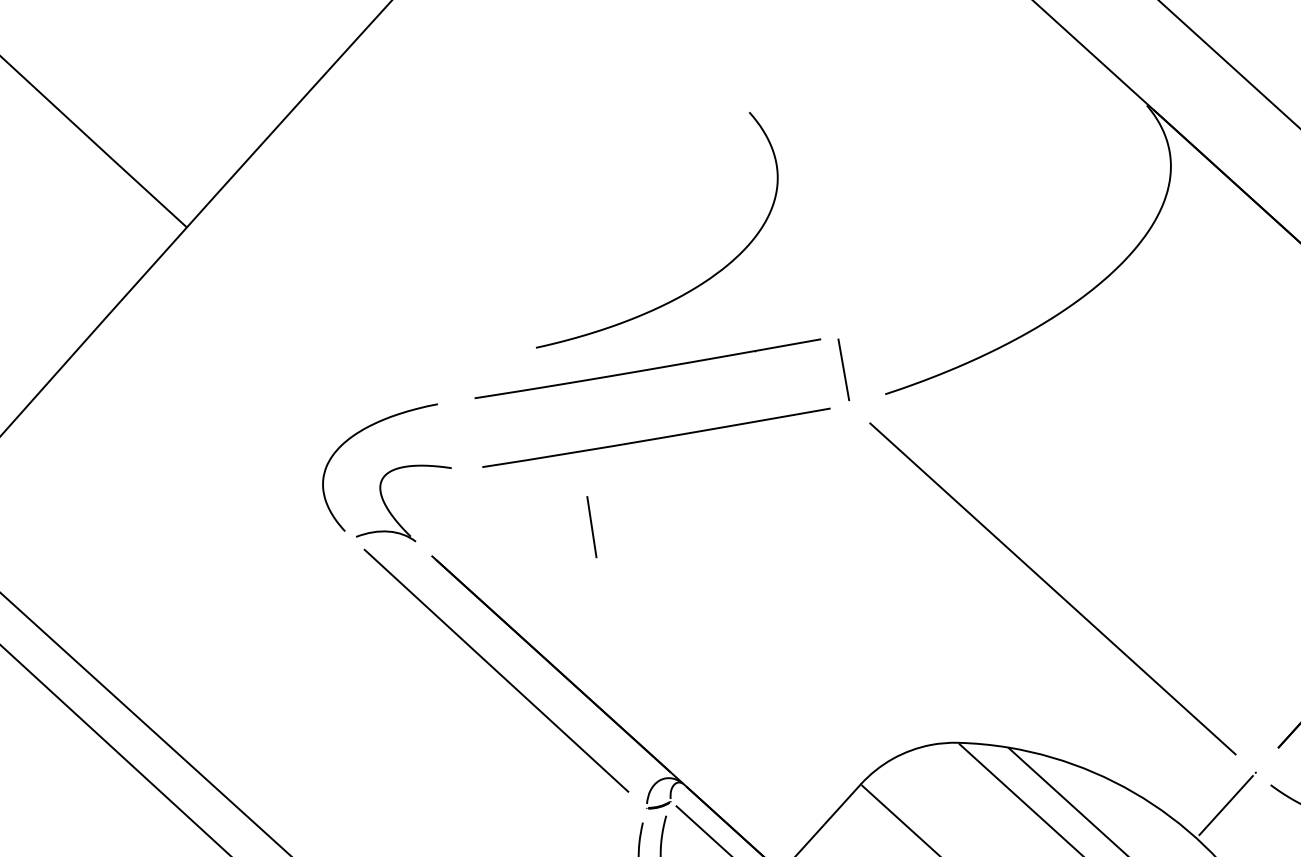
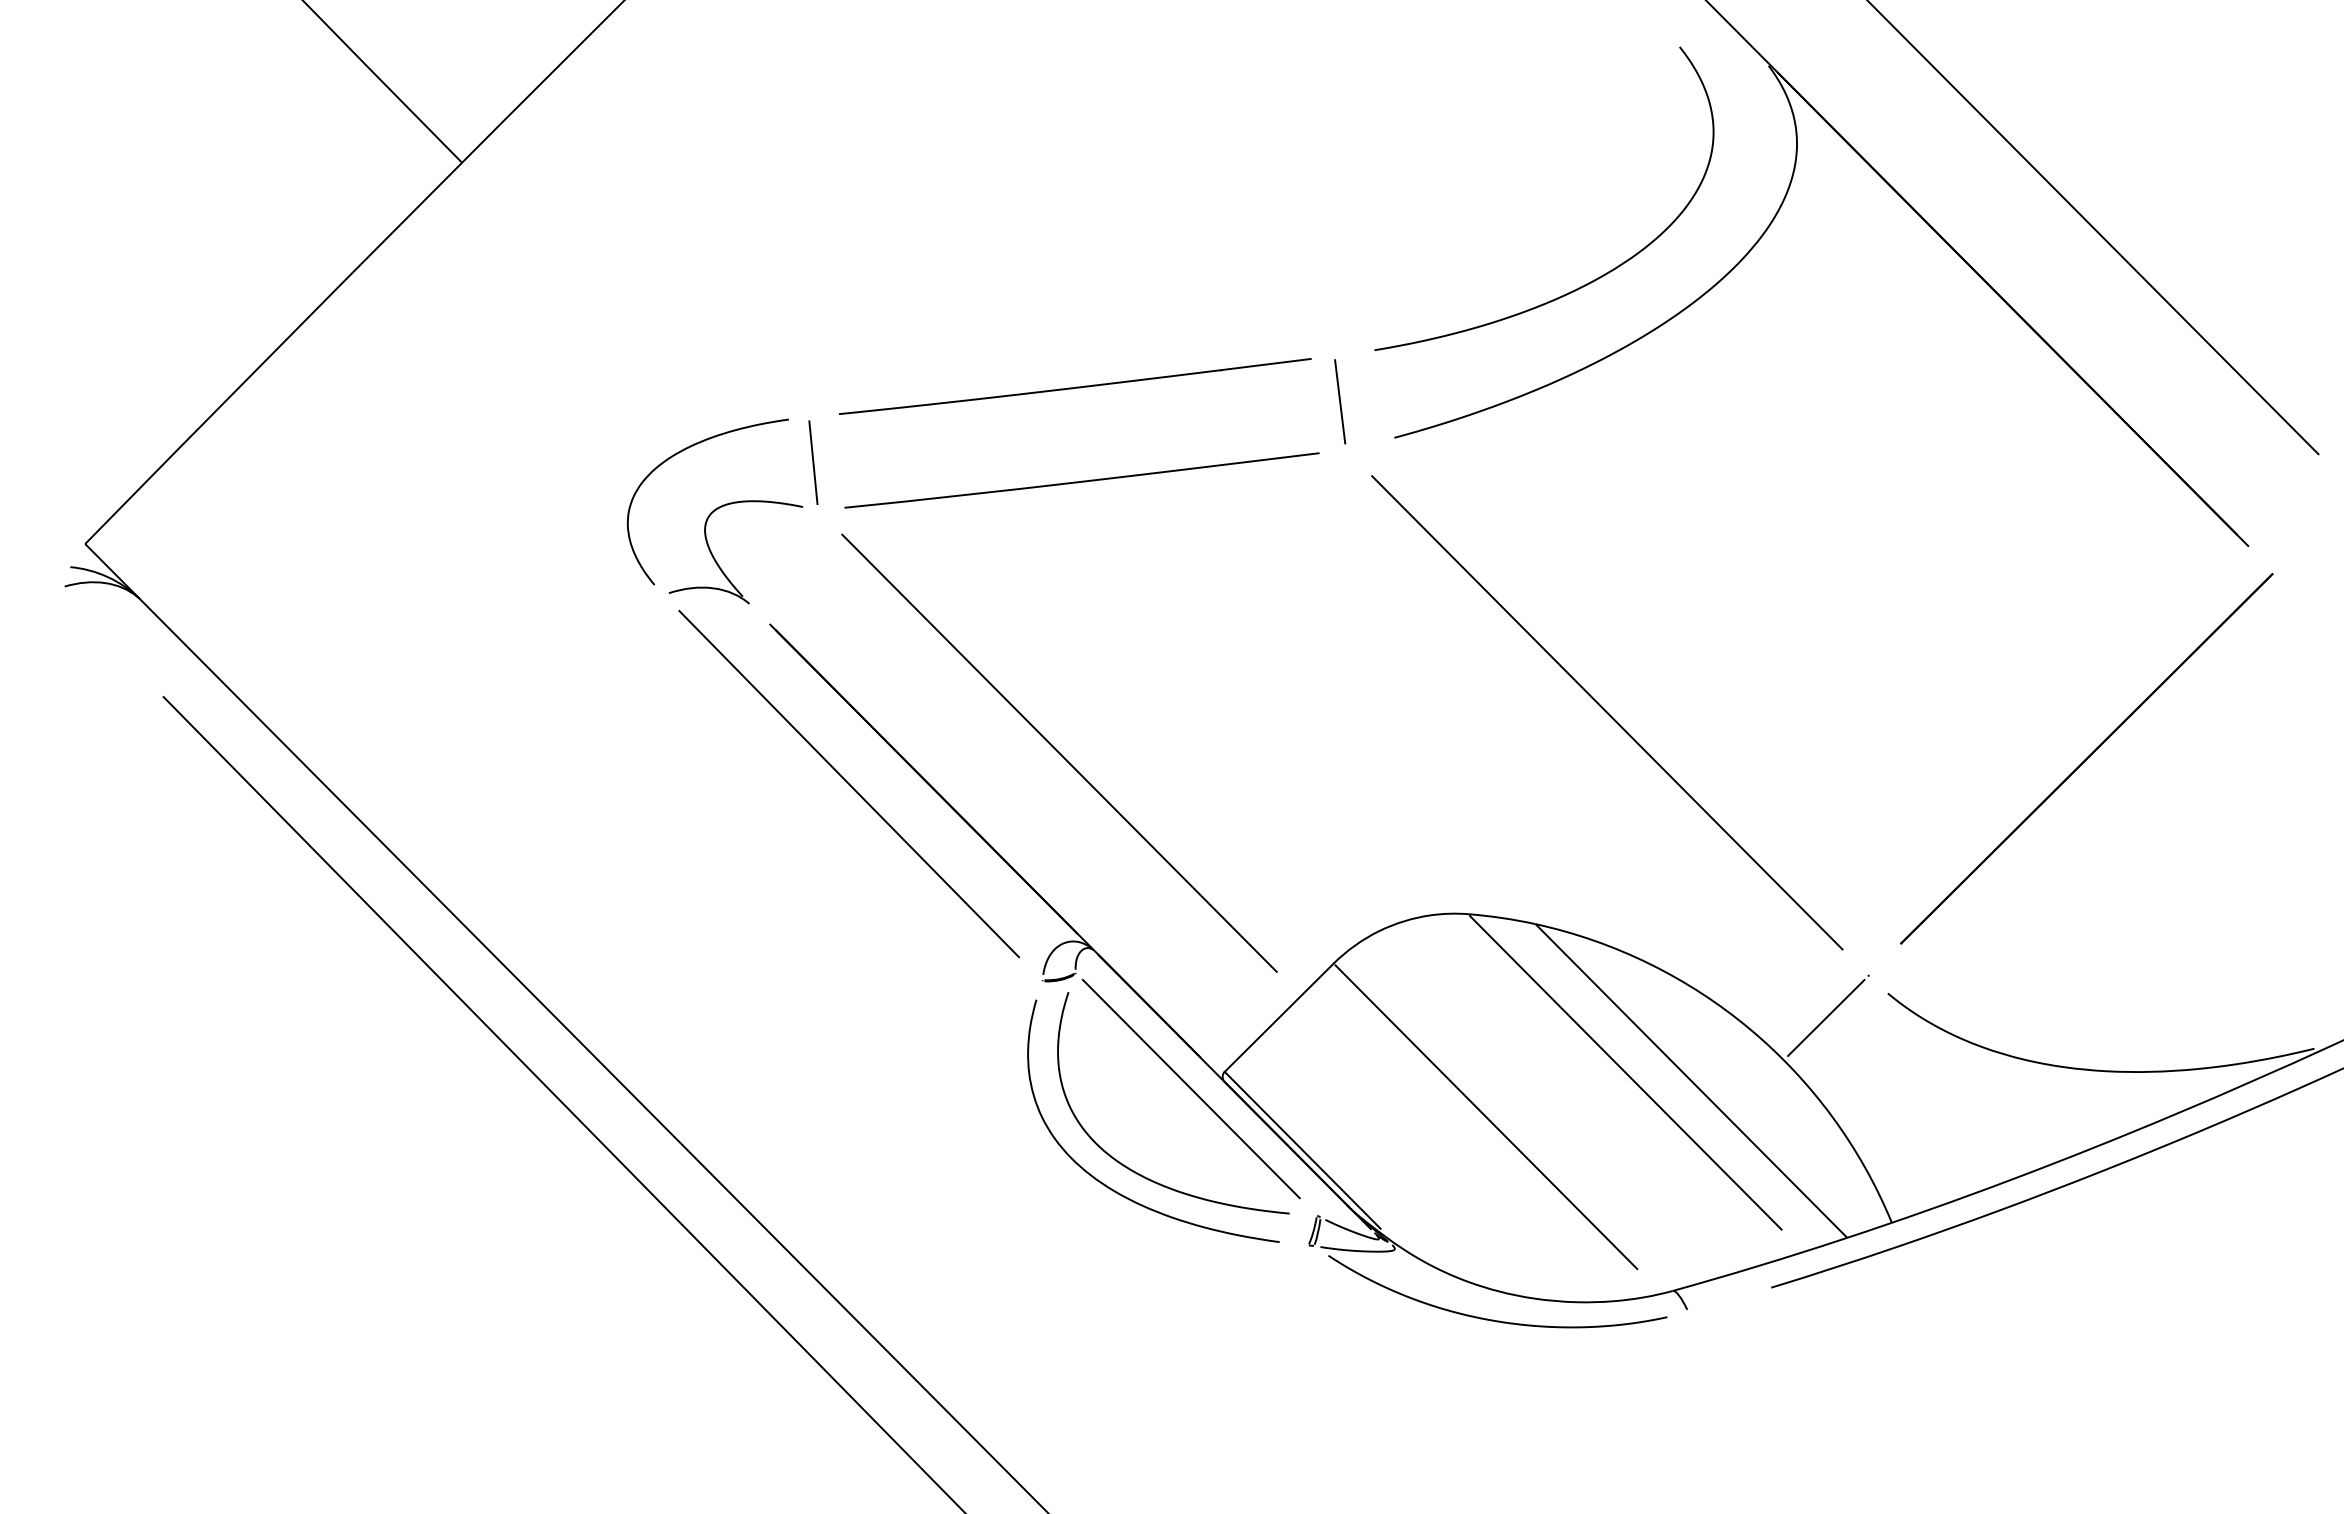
curve: (689, 290) -> (1586, 283), moved
line: (591, 527) -> (813, 462), moved
line: (650, 639) -> (1059, 752), added

